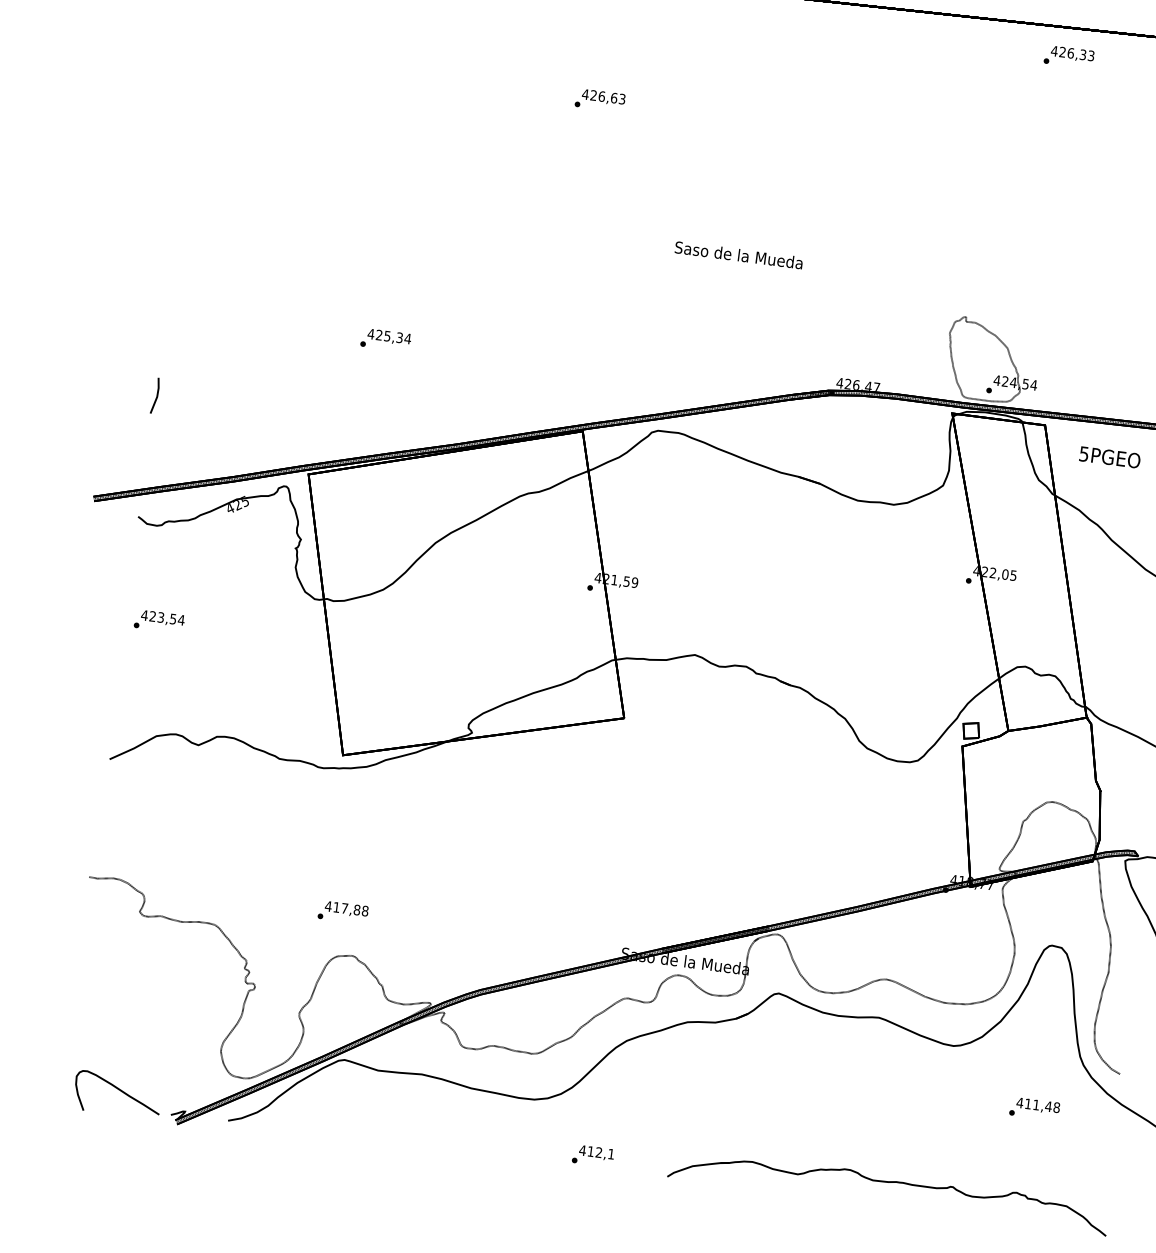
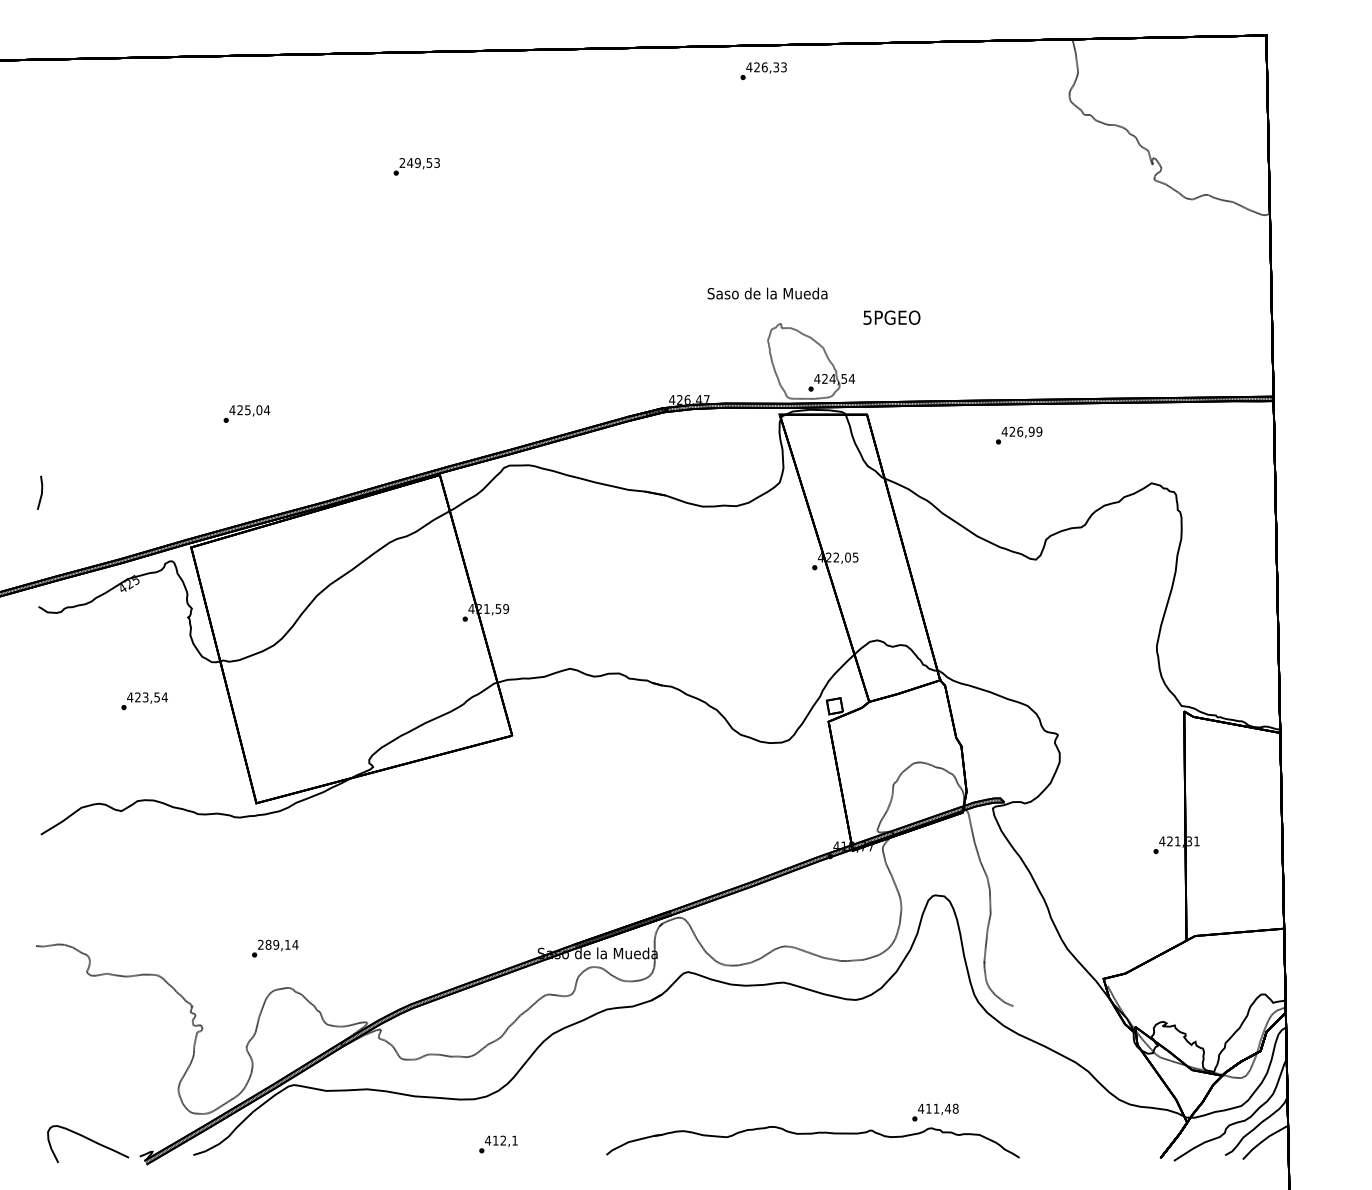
text: (1069, 56) -> (763, 70), moved
text: (599, 95) -> (415, 162), 426,63 -> 249,53
text: (738, 255) -> (767, 293), moved
text: (399, 338) -> (259, 410), 425,34 -> 425,04
text: (1109, 457) -> (891, 317), moved
text: (159, 621) -> (144, 701), moved
text: (346, 908) -> (277, 944), 417,88 -> 289,14
text: (1034, 1108) -> (935, 1112), moved
text: (593, 1156) -> (498, 1144), moved

